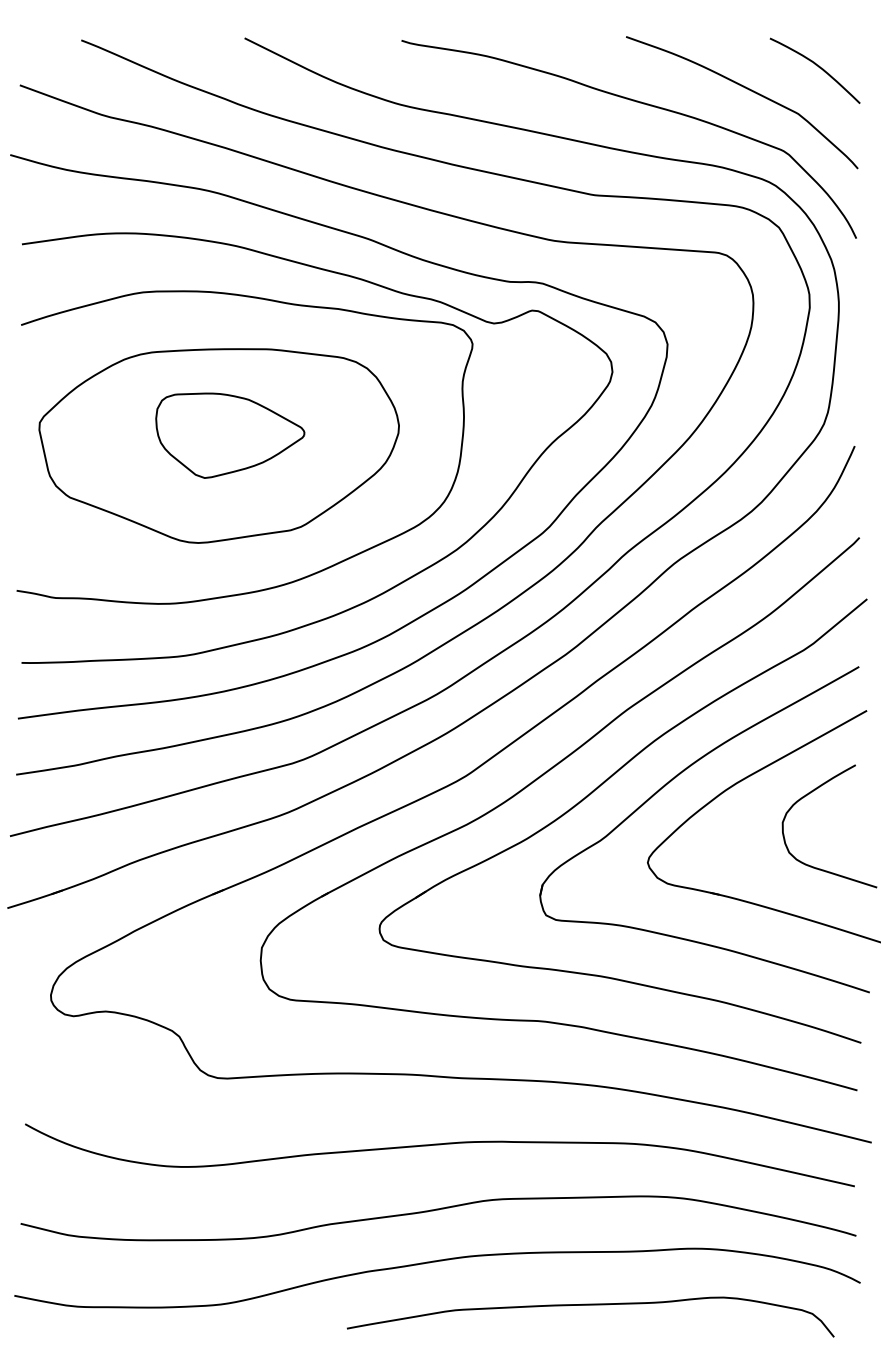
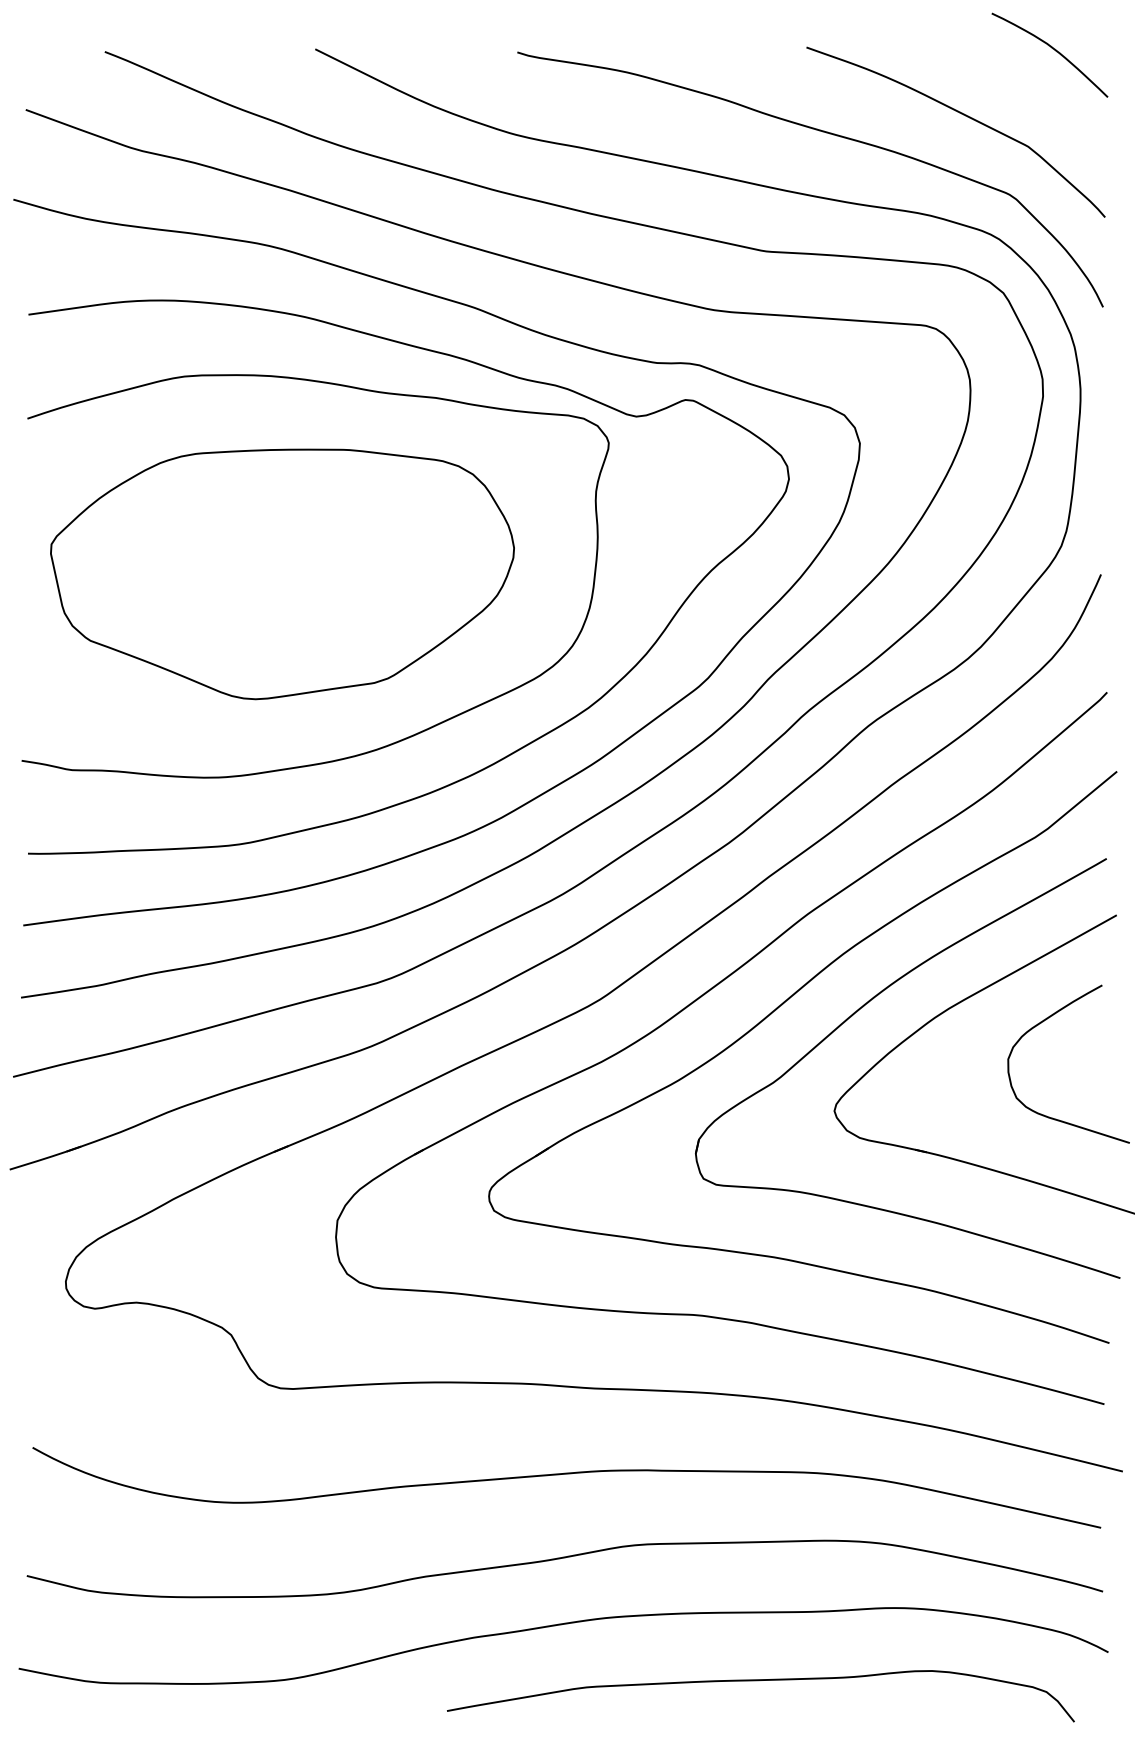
curve: (817, 66) -> (1053, 49), moved
part: (230, 435) -> (297, 560), removed

